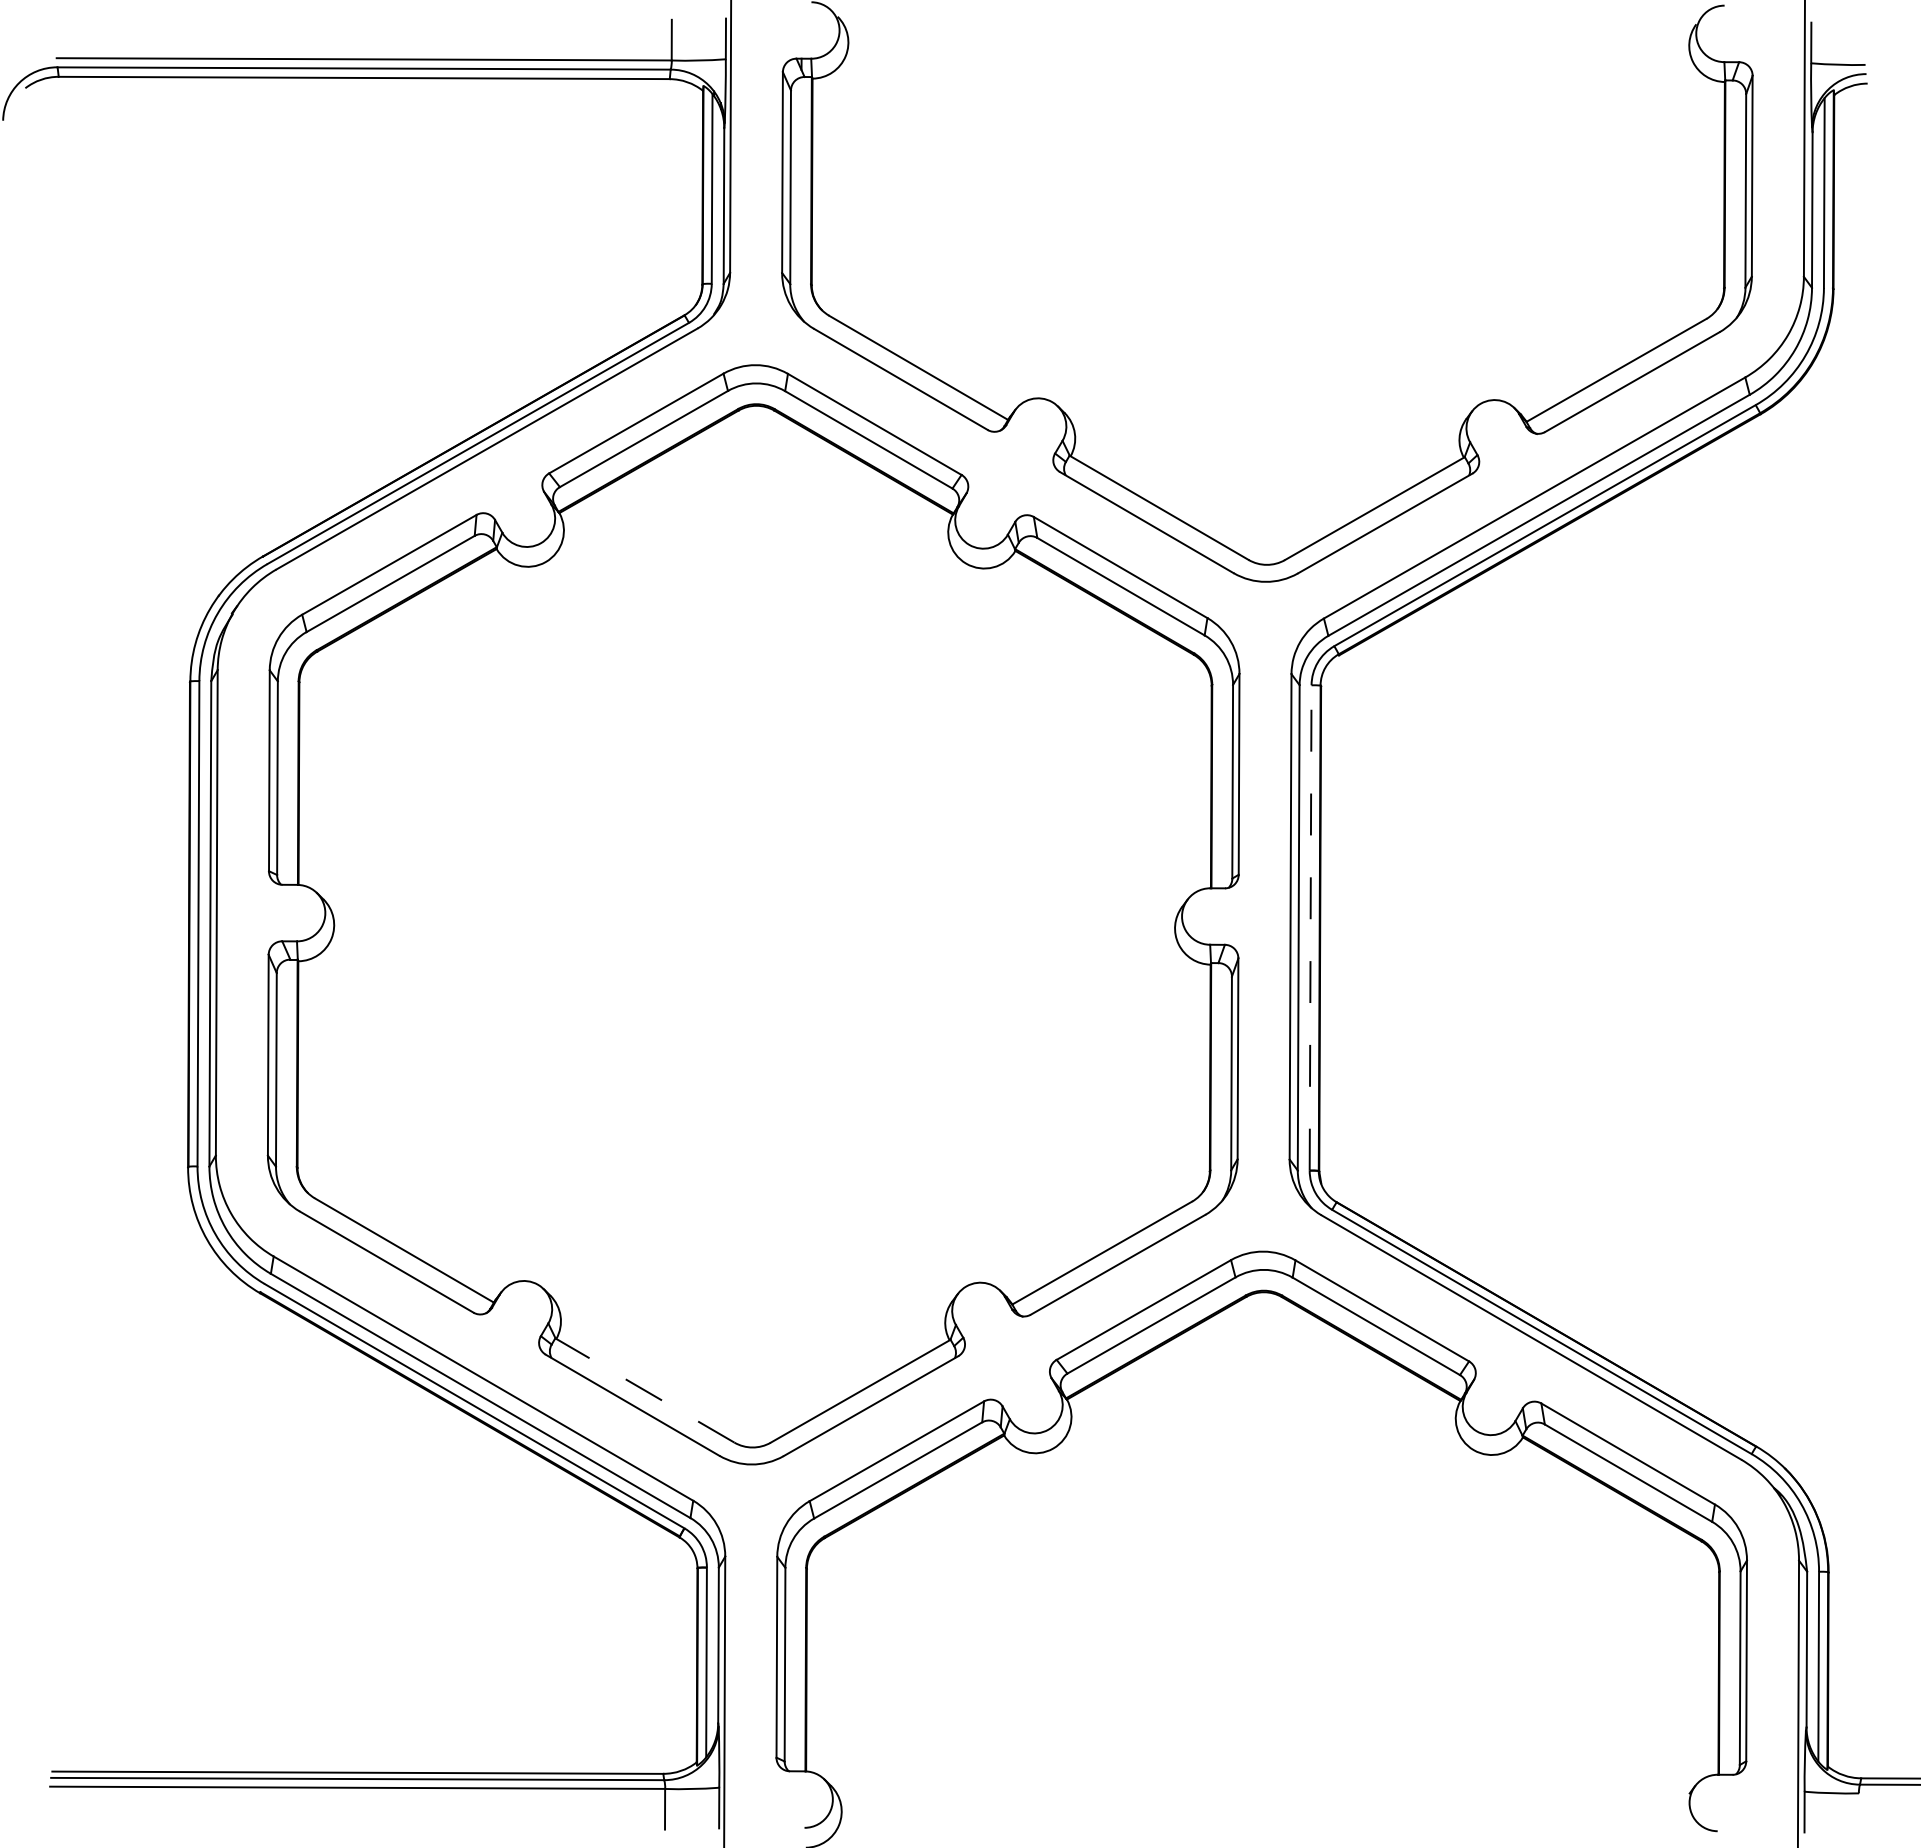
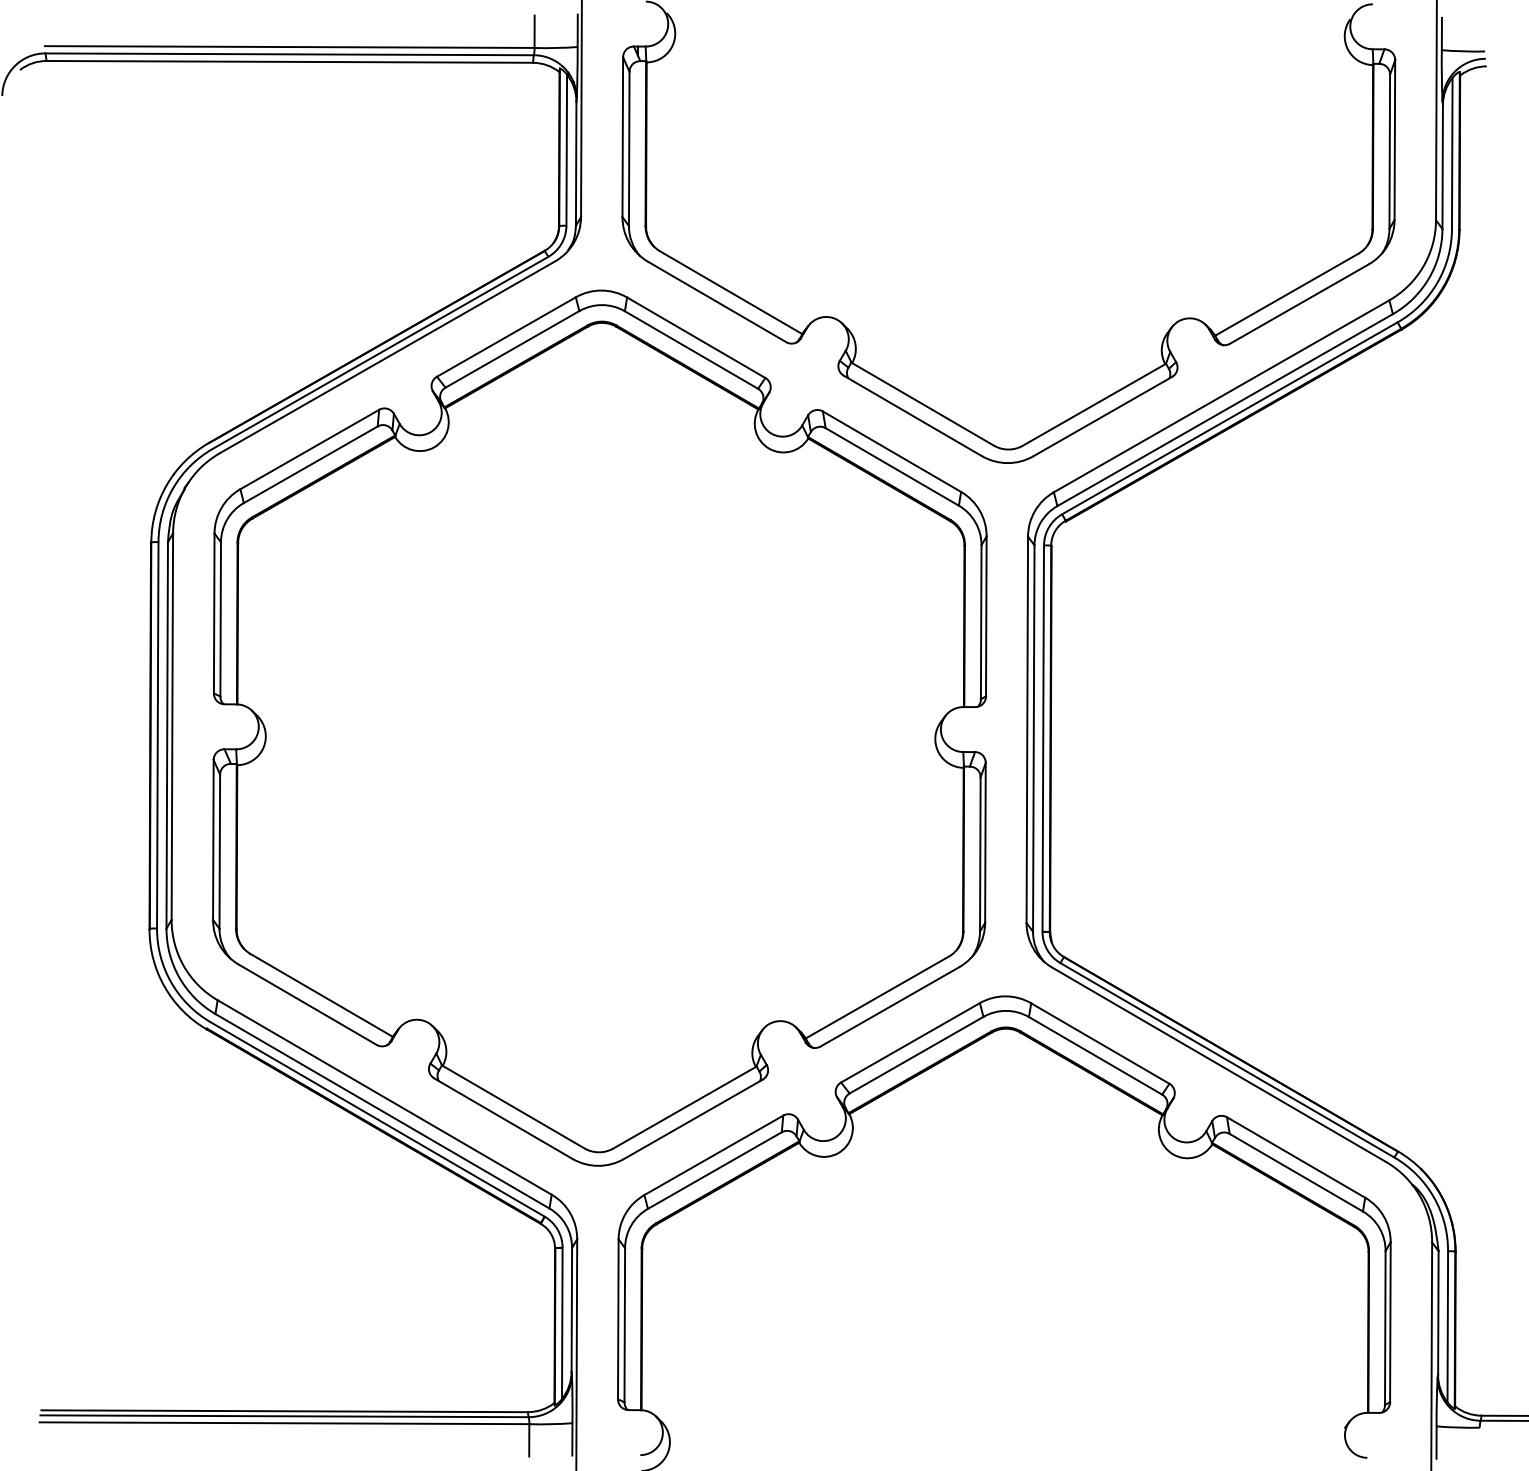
line: (1310, 927) -> (1043, 738), dashed -> solid
line: (644, 1390) -> (512, 1106), dashed -> solid

